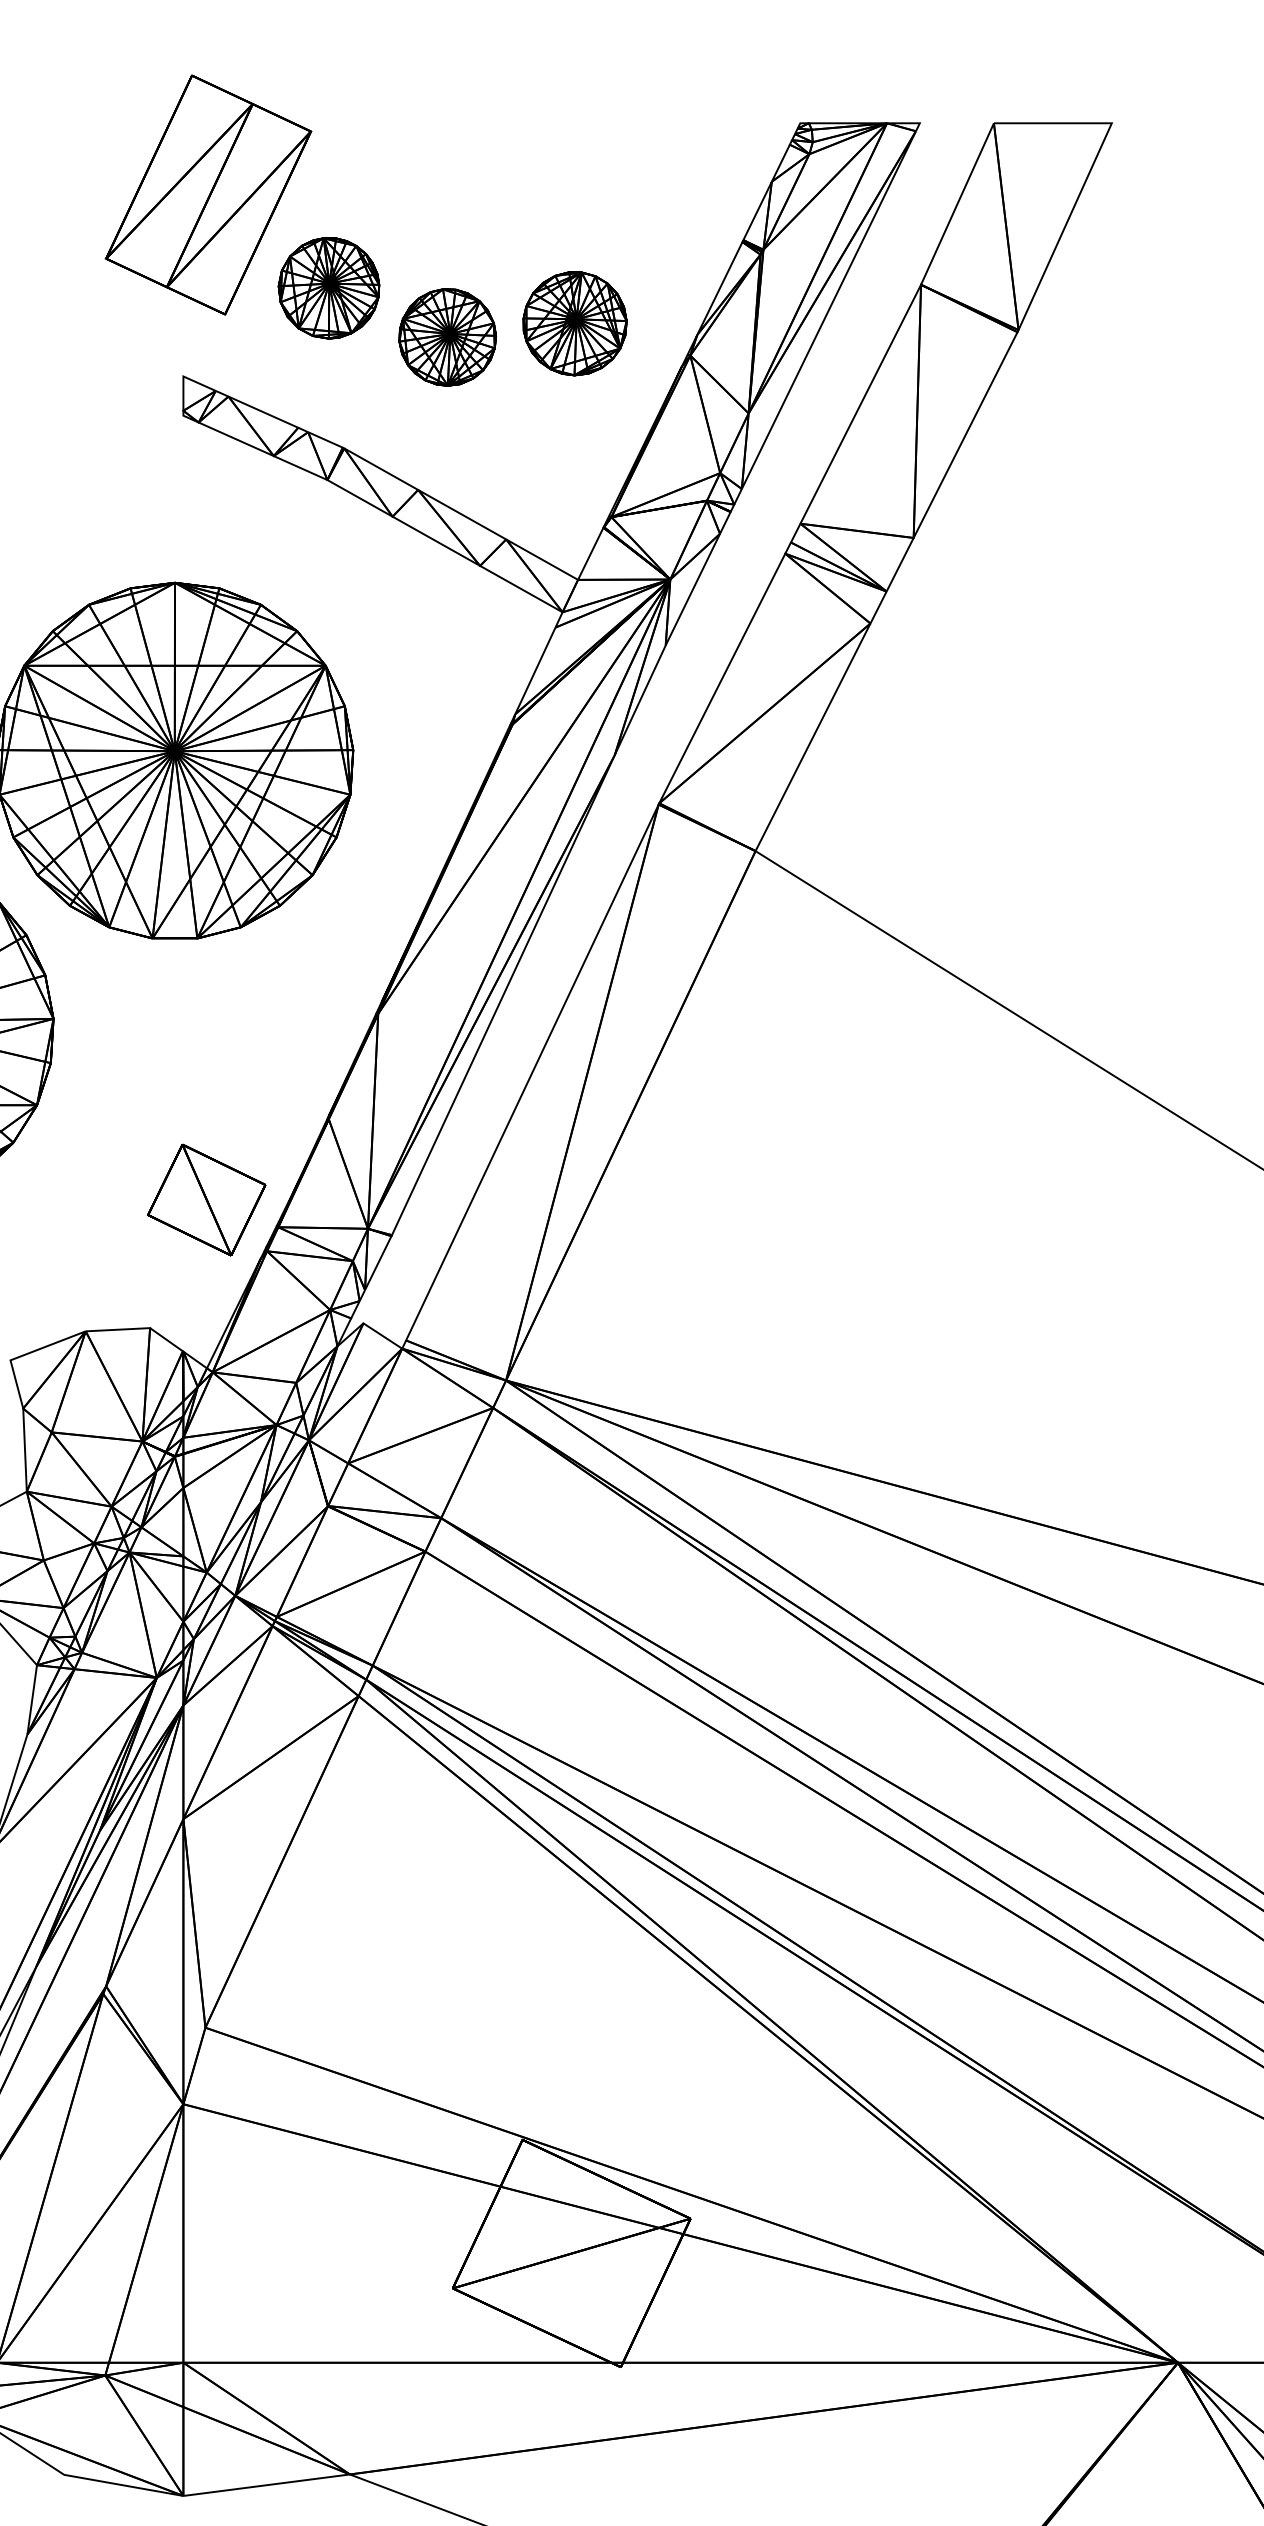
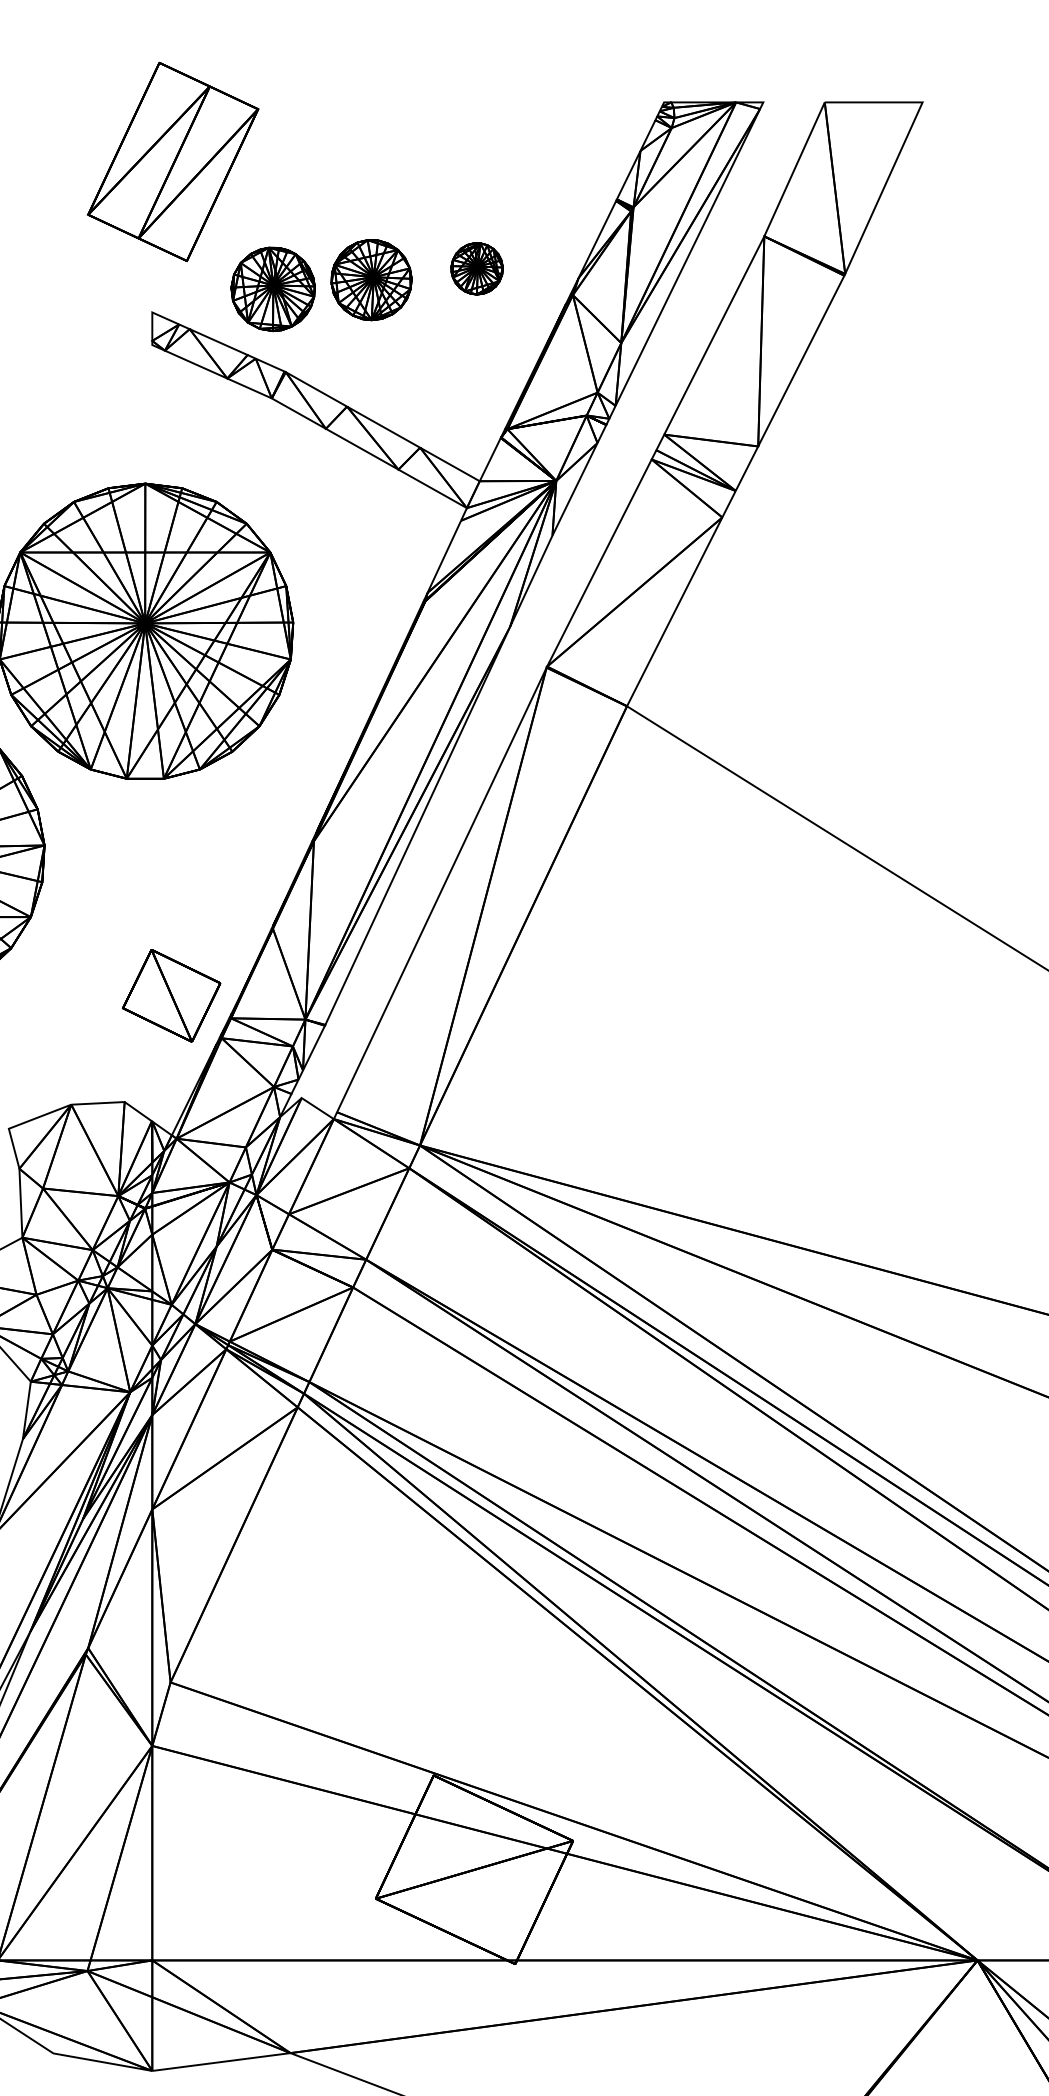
part: (328, 288) -> (272, 289), moved
part: (574, 323) -> (476, 268), size x0.6

